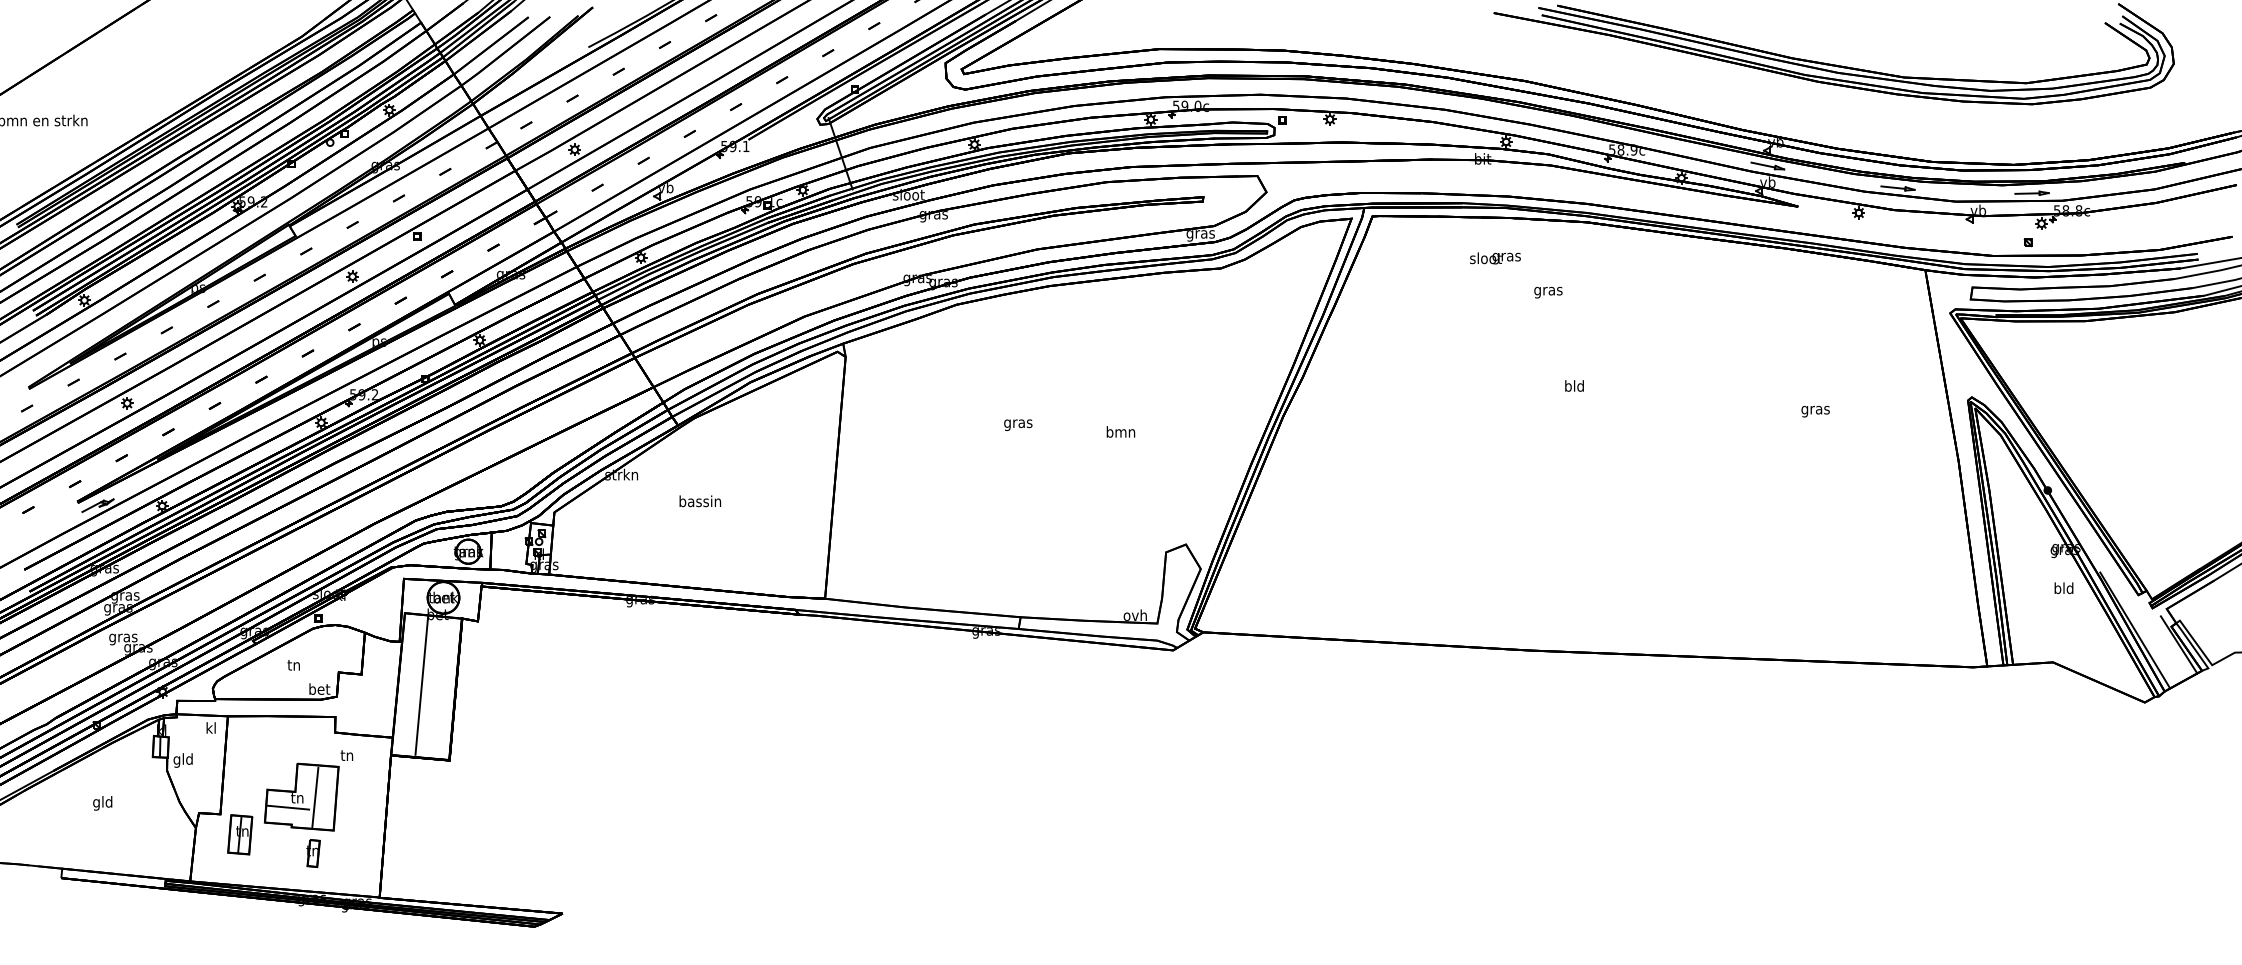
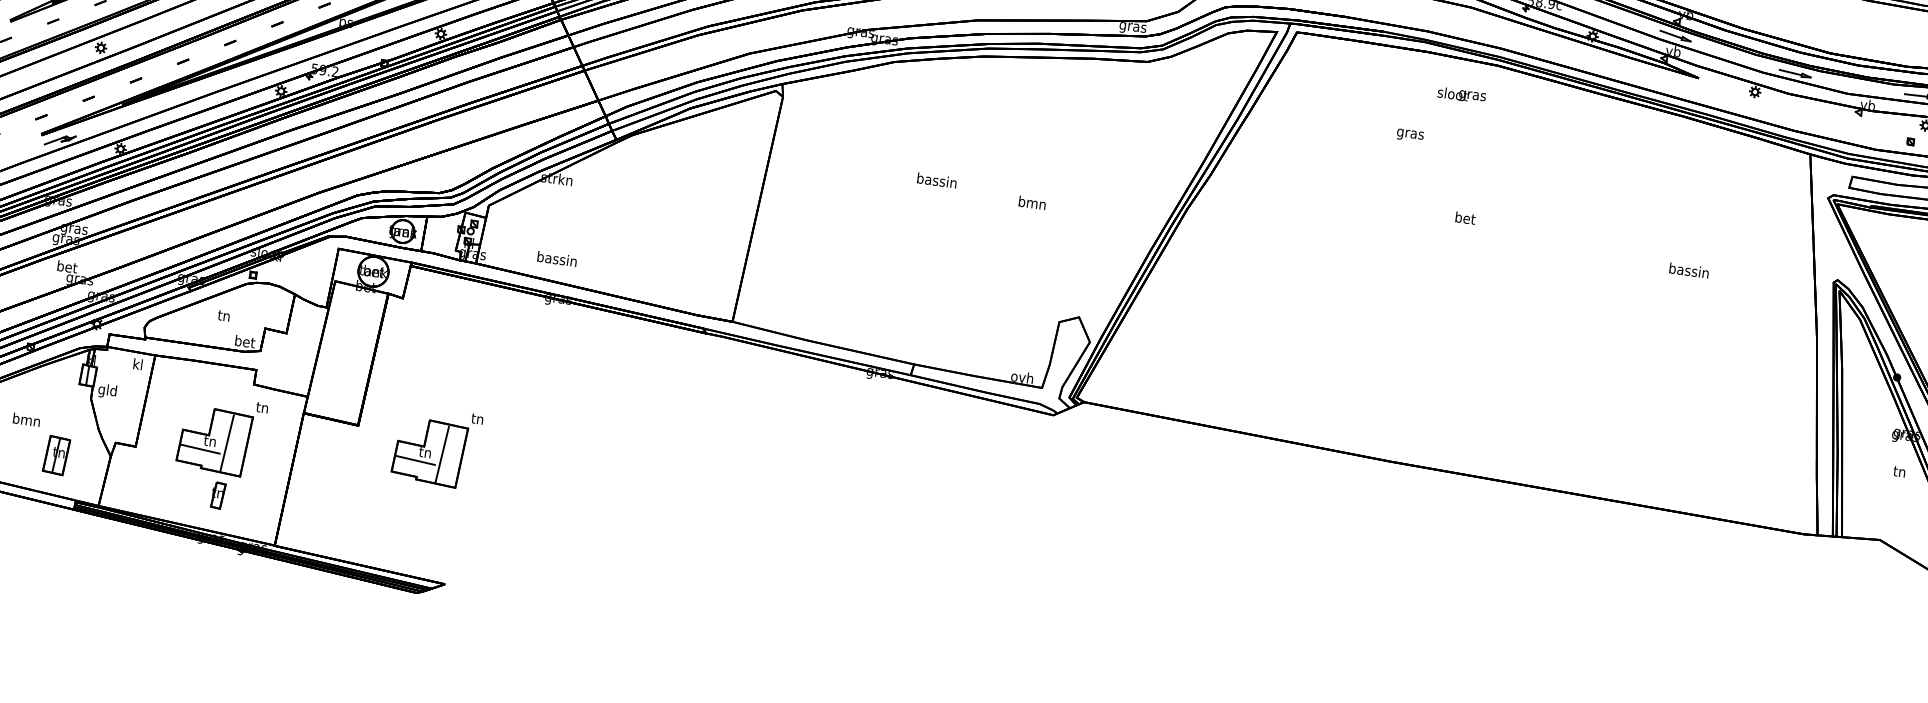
text: (1495, 258) -> (1461, 95), moved
text: (1548, 292) -> (1410, 135), moved
text: (1574, 385) -> (1465, 217), bld -> bet
text: (1815, 409) -> (1688, 271), gras -> bassin
text: (1018, 423) -> (937, 181), gras -> bassin
text: (700, 501) -> (557, 259), moved
text: (2063, 588) -> (1899, 471), bld -> tn
text: (123, 637) -> (67, 267), gras -> bet
line: (421, 685) -> (341, 351), removed
part: (534, 771) -> (436, 446), added
text: (102, 803) -> (26, 421), gld -> bmn
part: (240, 834) -> (56, 455), moved

